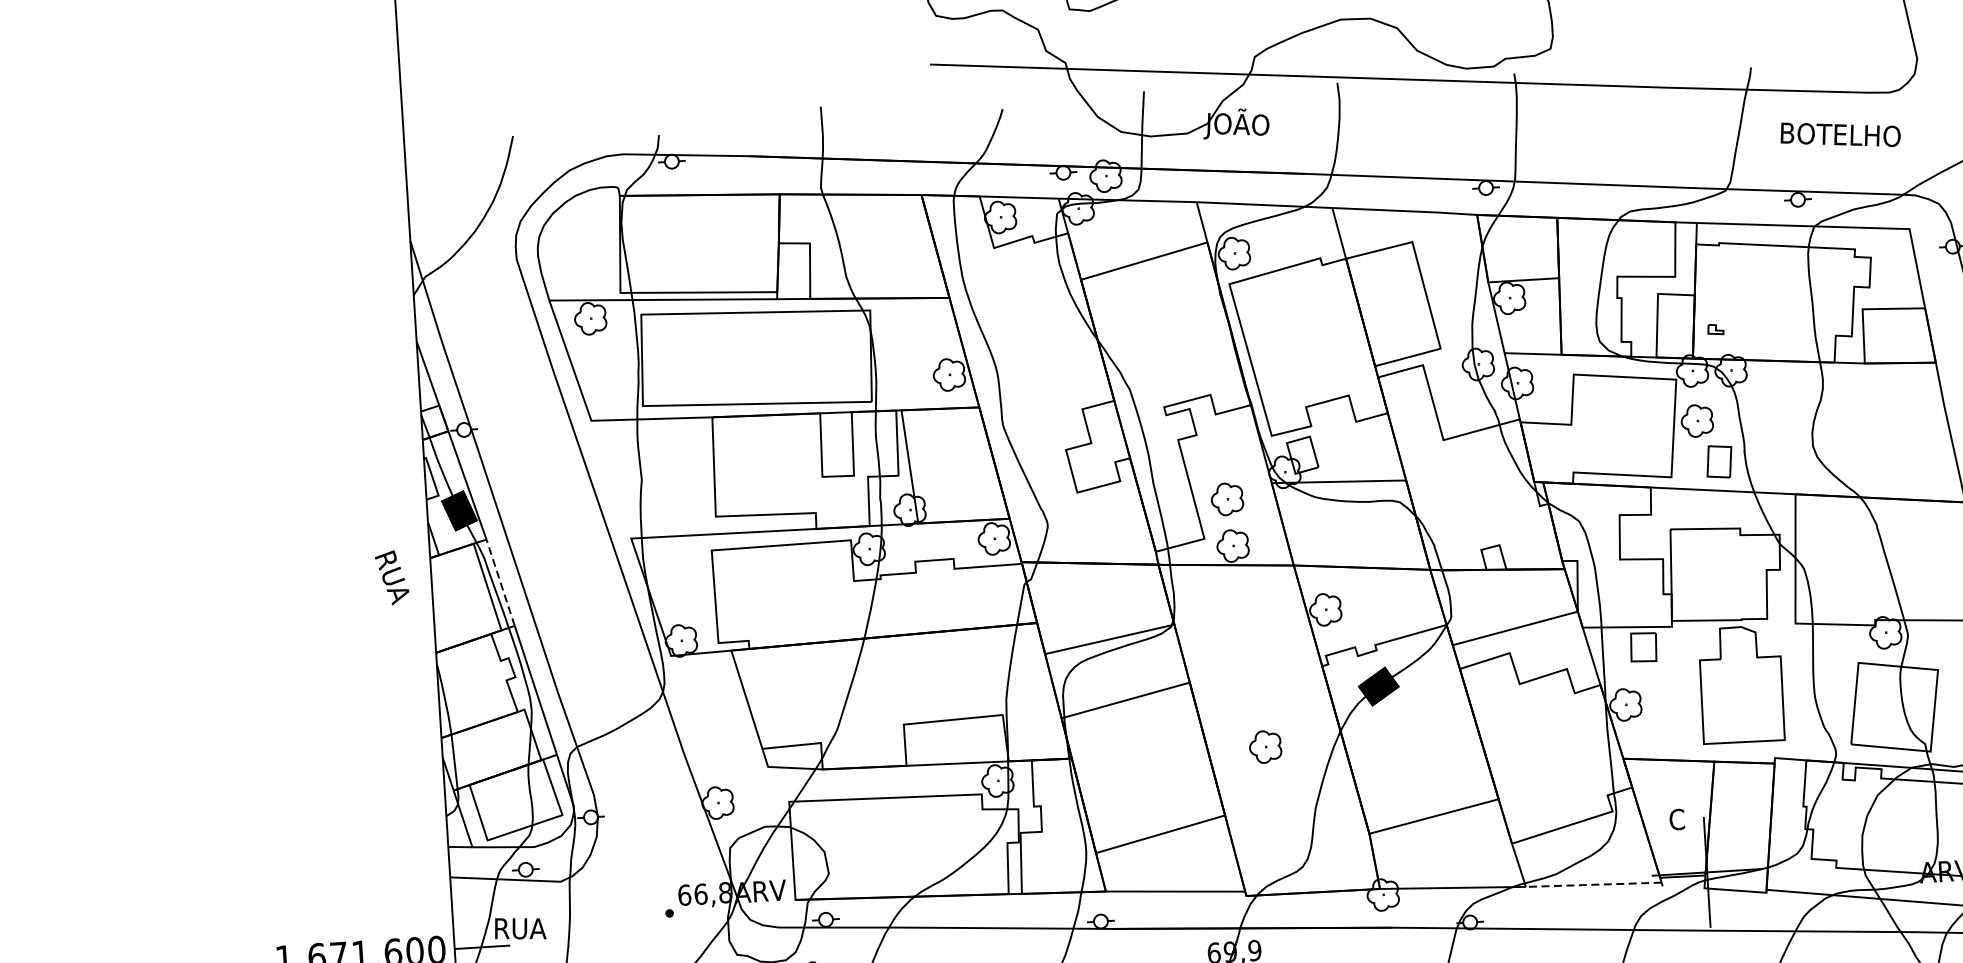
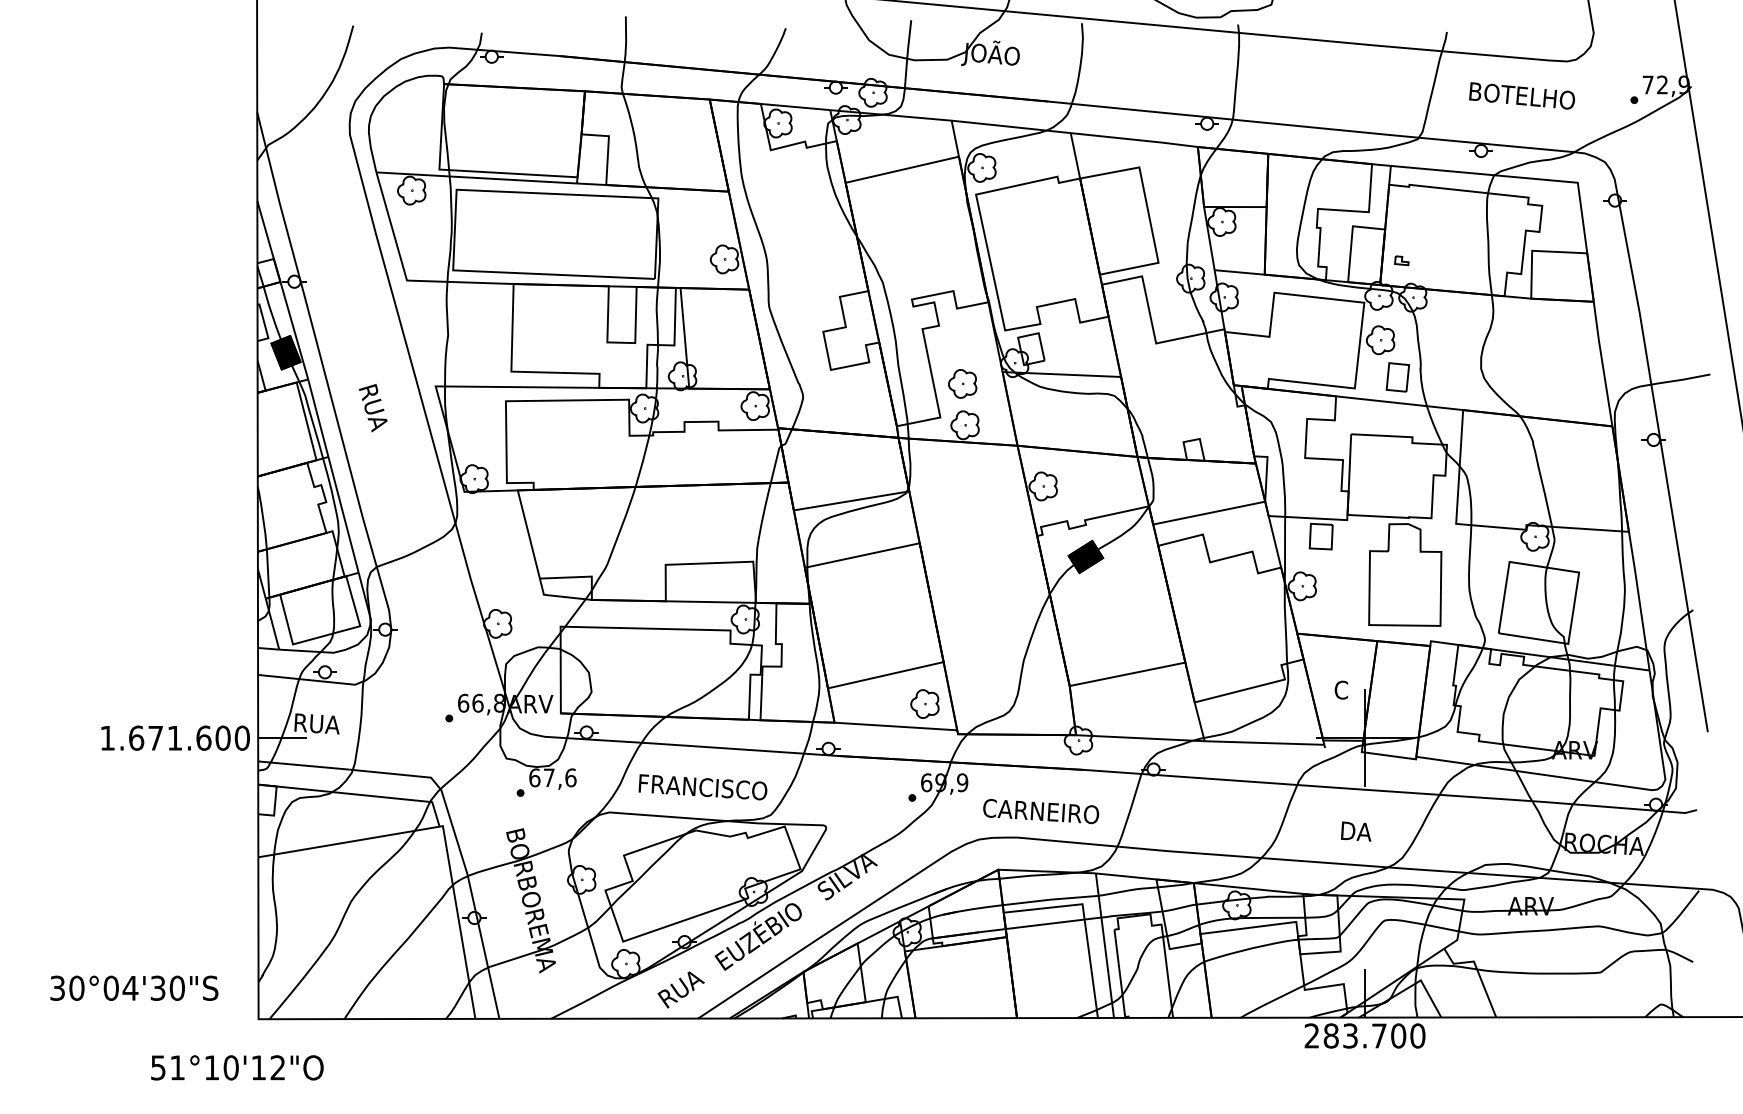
text: (392, 578) -> (373, 408), moved
line: (500, 581) -> (318, 417), dashed -> solid
part: (1265, 746) -> (924, 703), moved
line: (1593, 885) -> (1264, 743), dashed -> solid

